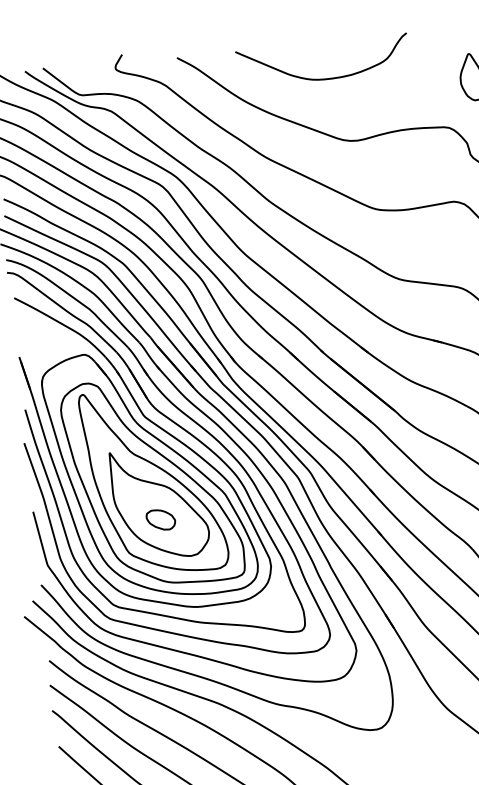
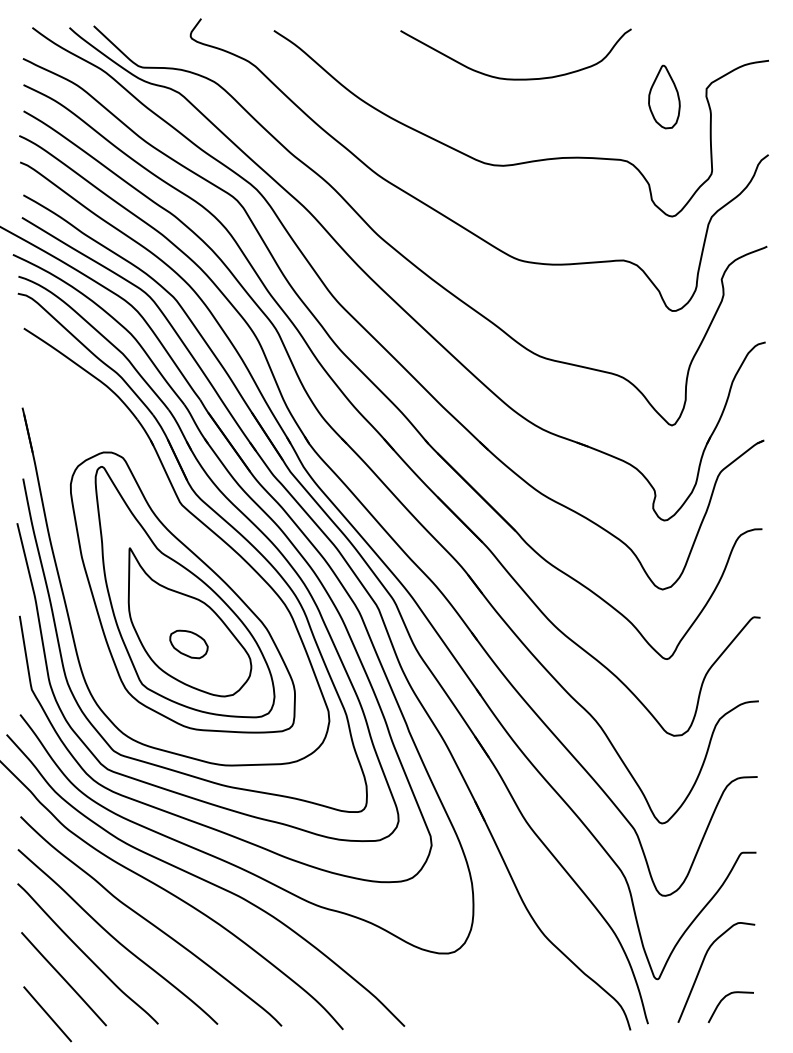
curve: (324, 78) -> (515, 78), moved
part: (149, 473) -> (180, 581), removed

